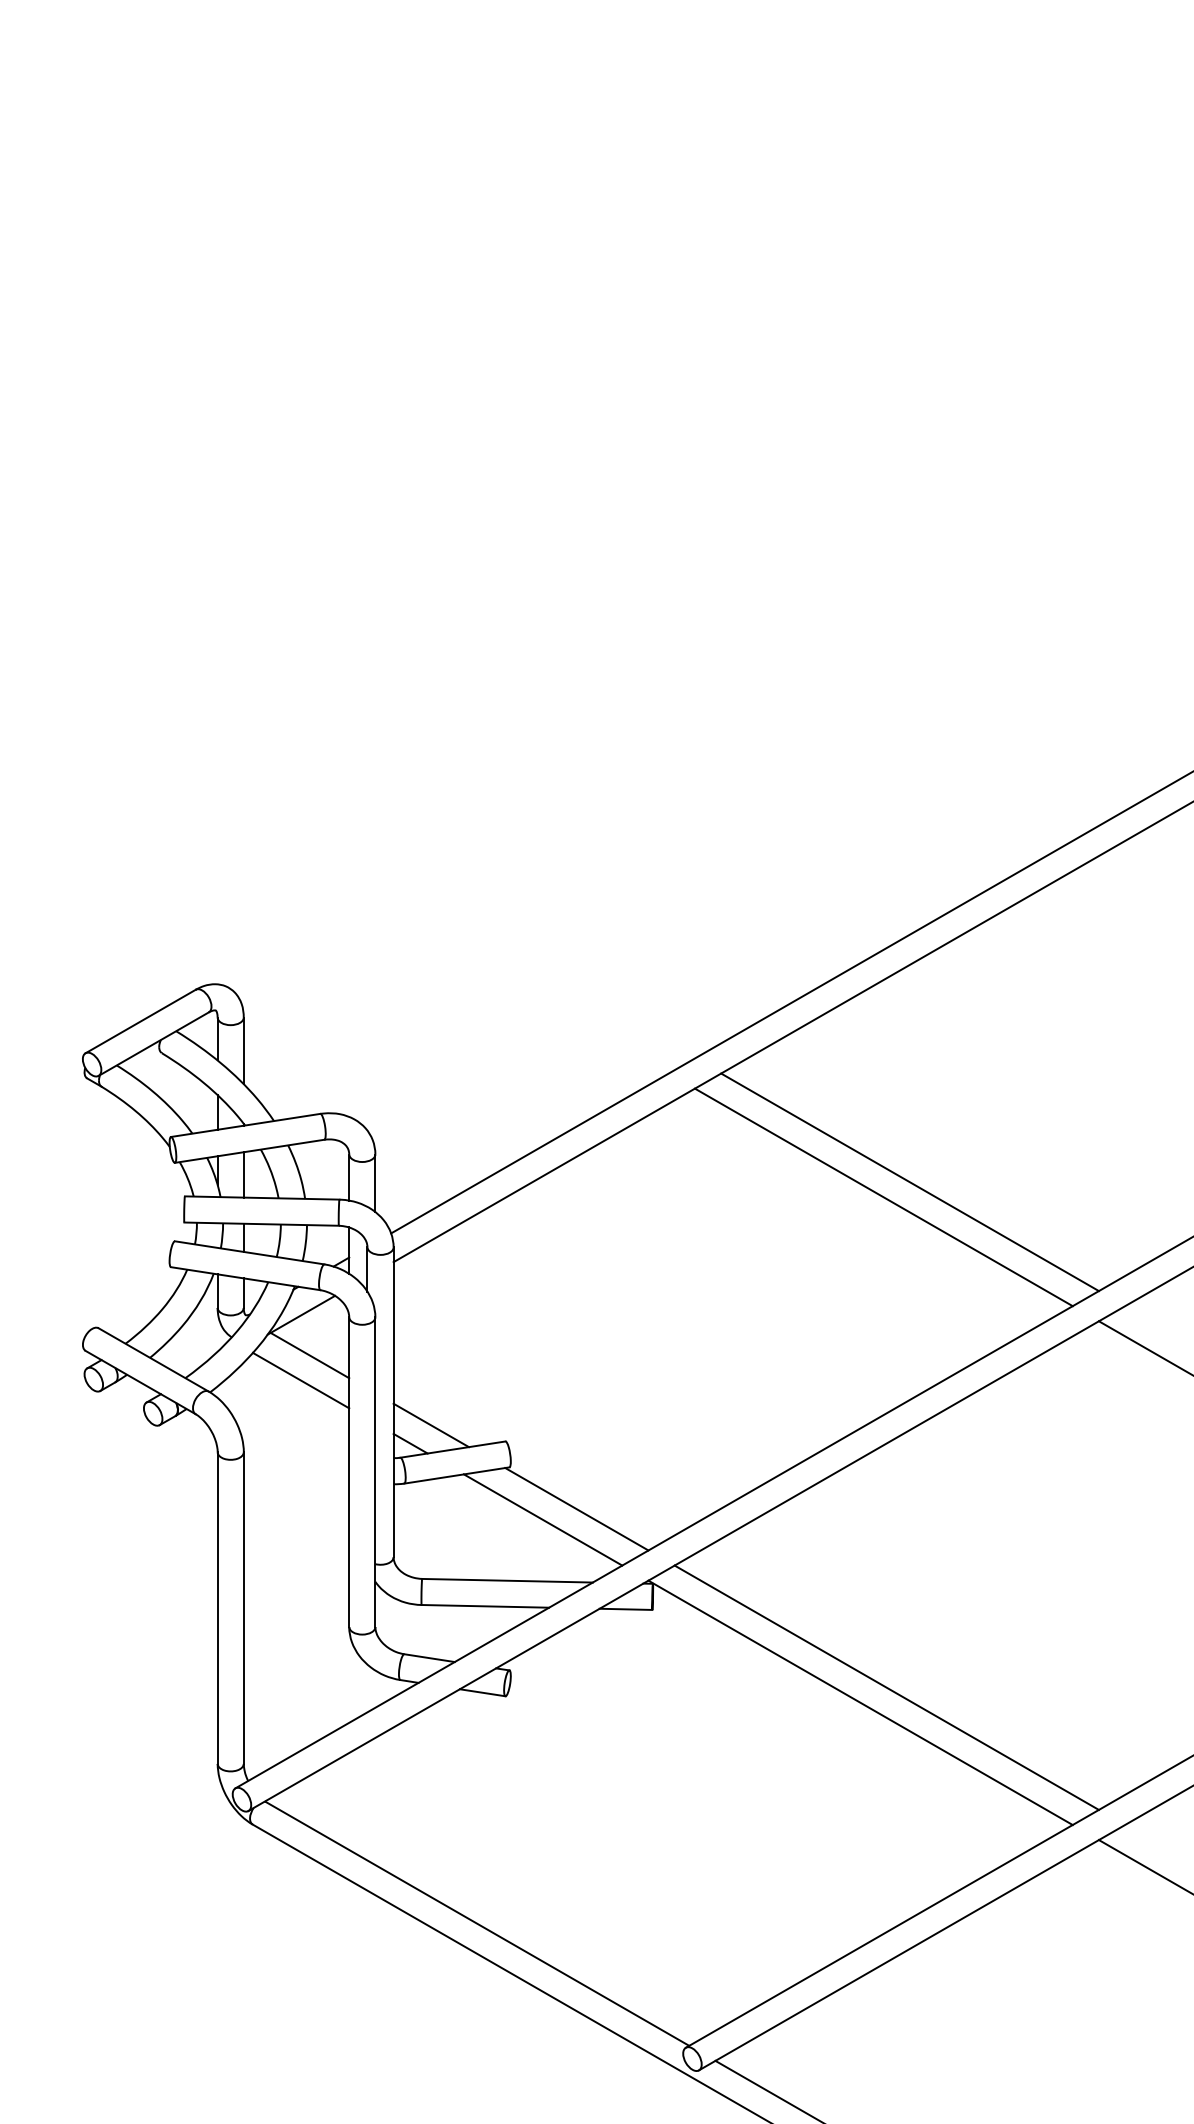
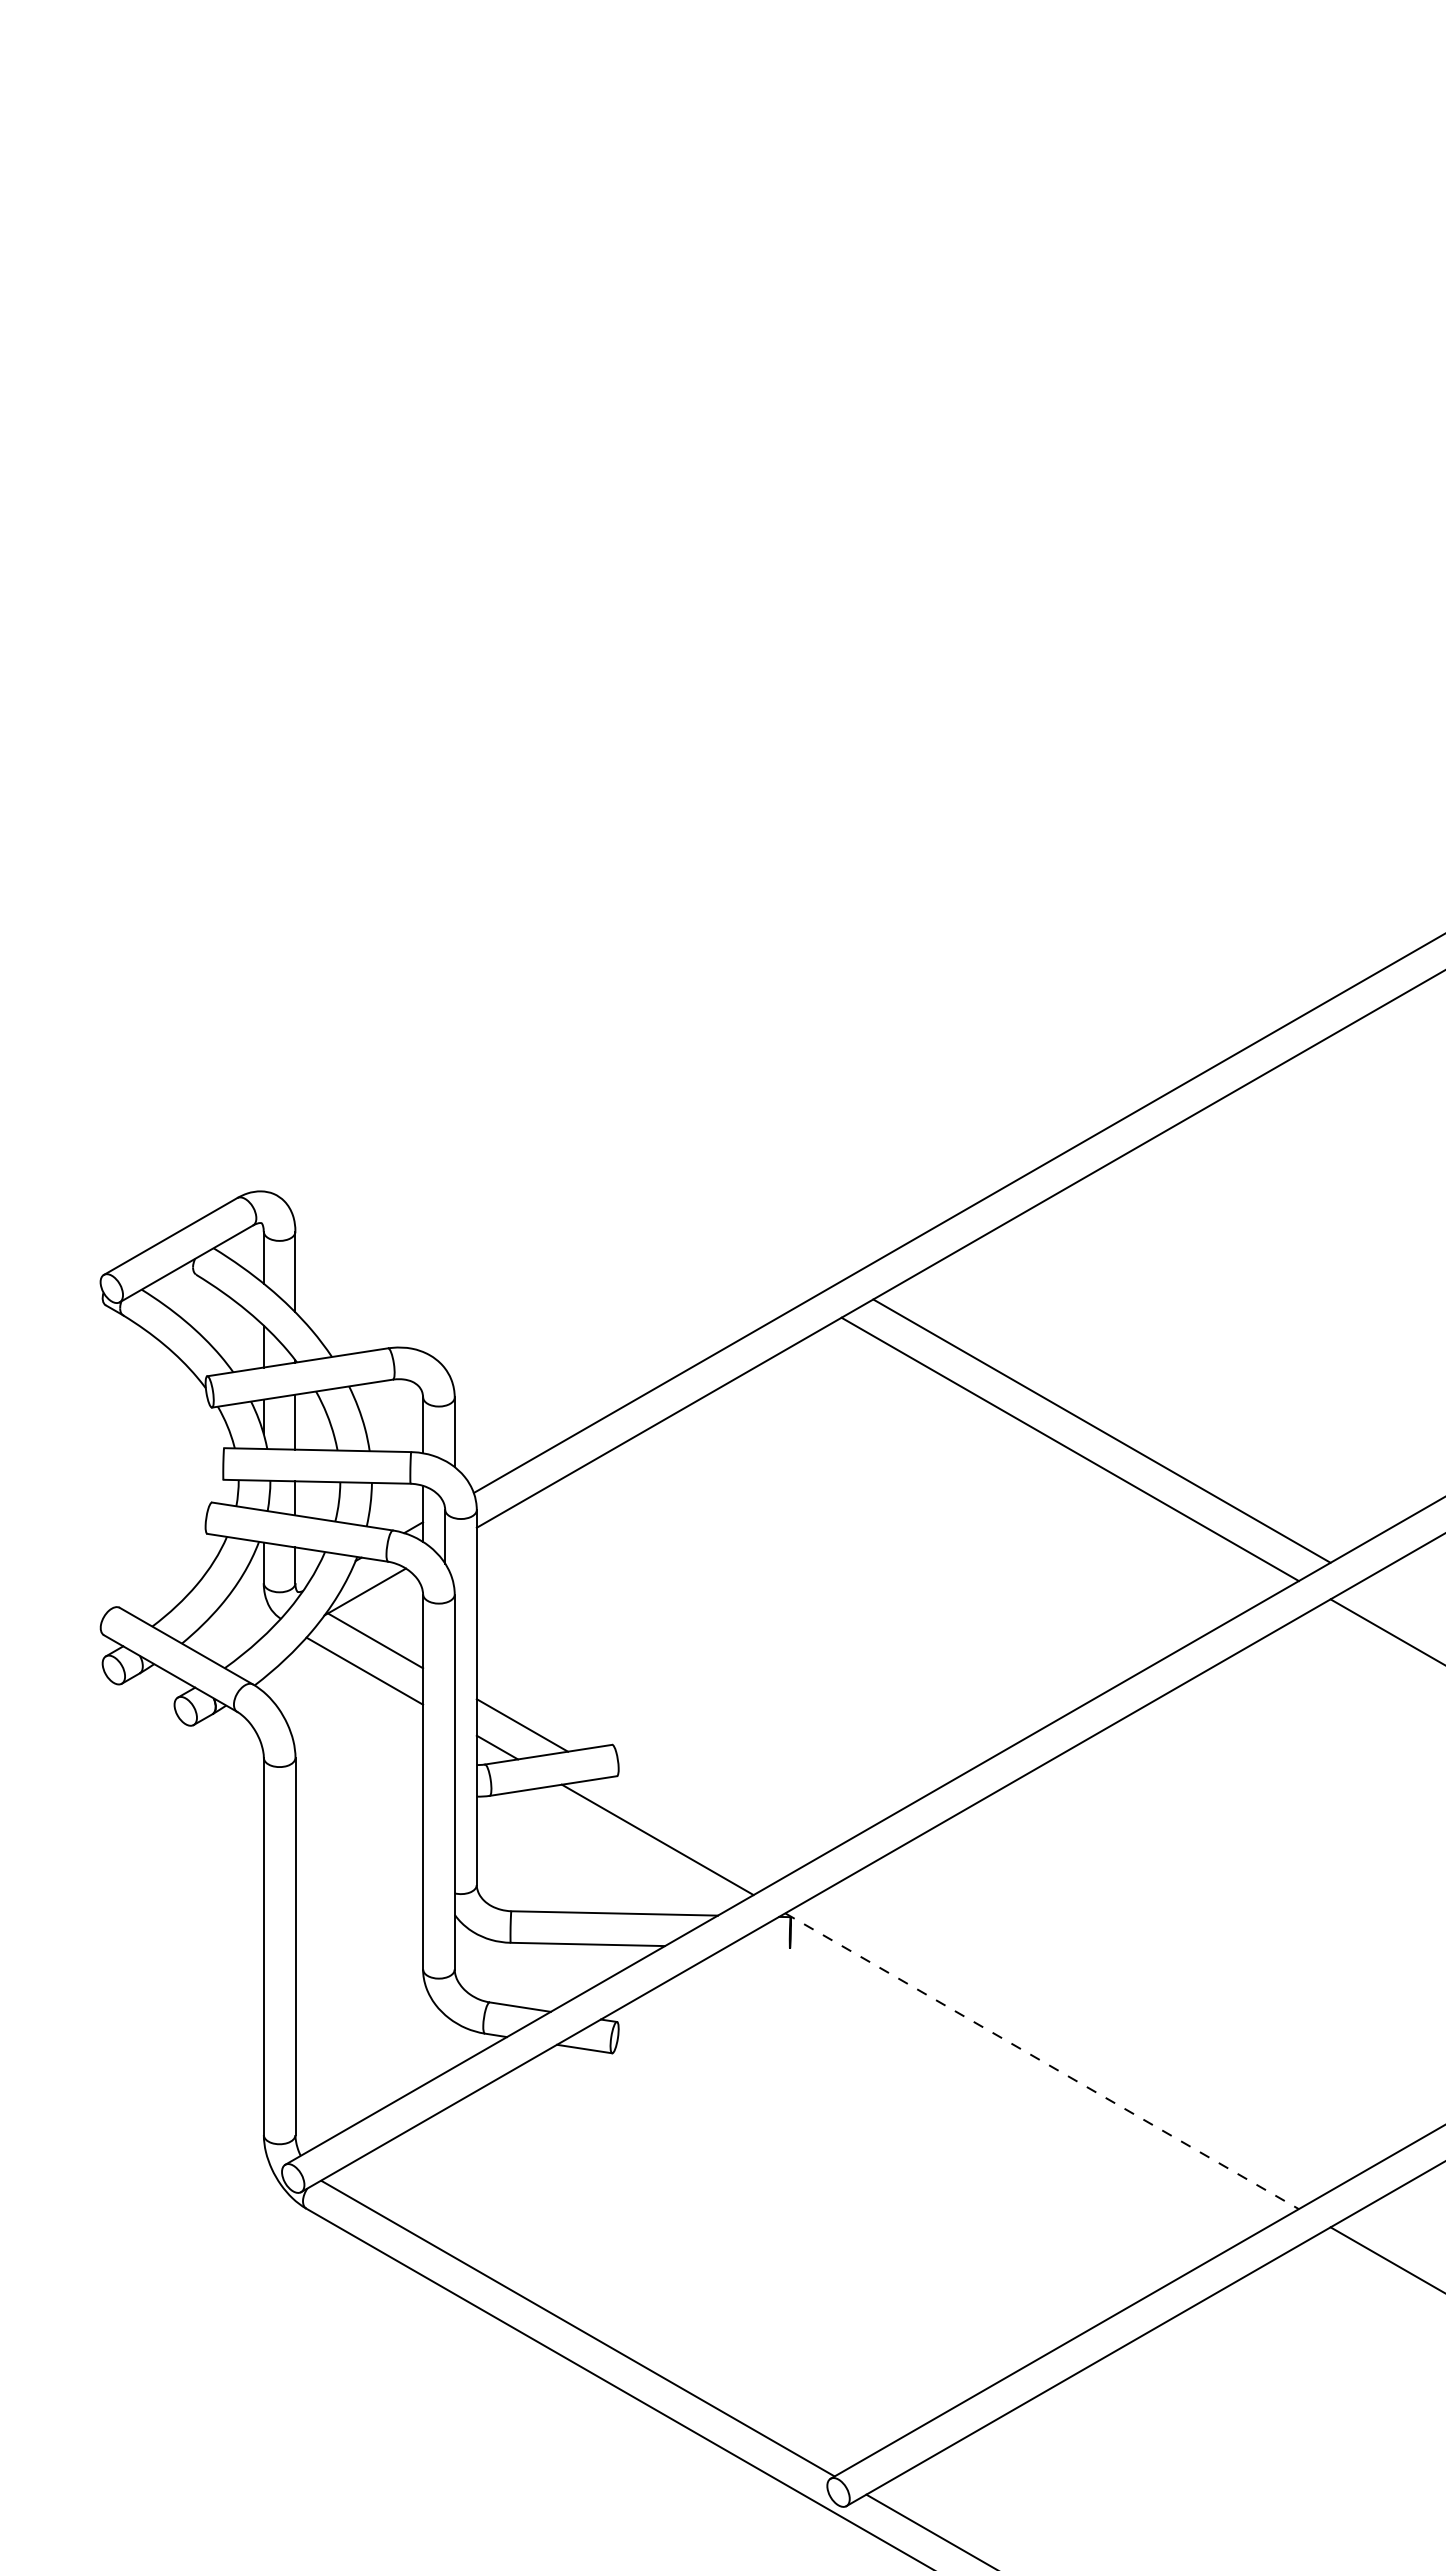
line: (576, 1508) -> (698, 1826), removed
line: (626, 1608) -> (758, 1947), removed
line: (886, 1687) -> (1073, 2042), removed
line: (860, 1703) -> (1042, 2061), solid -> dashed

